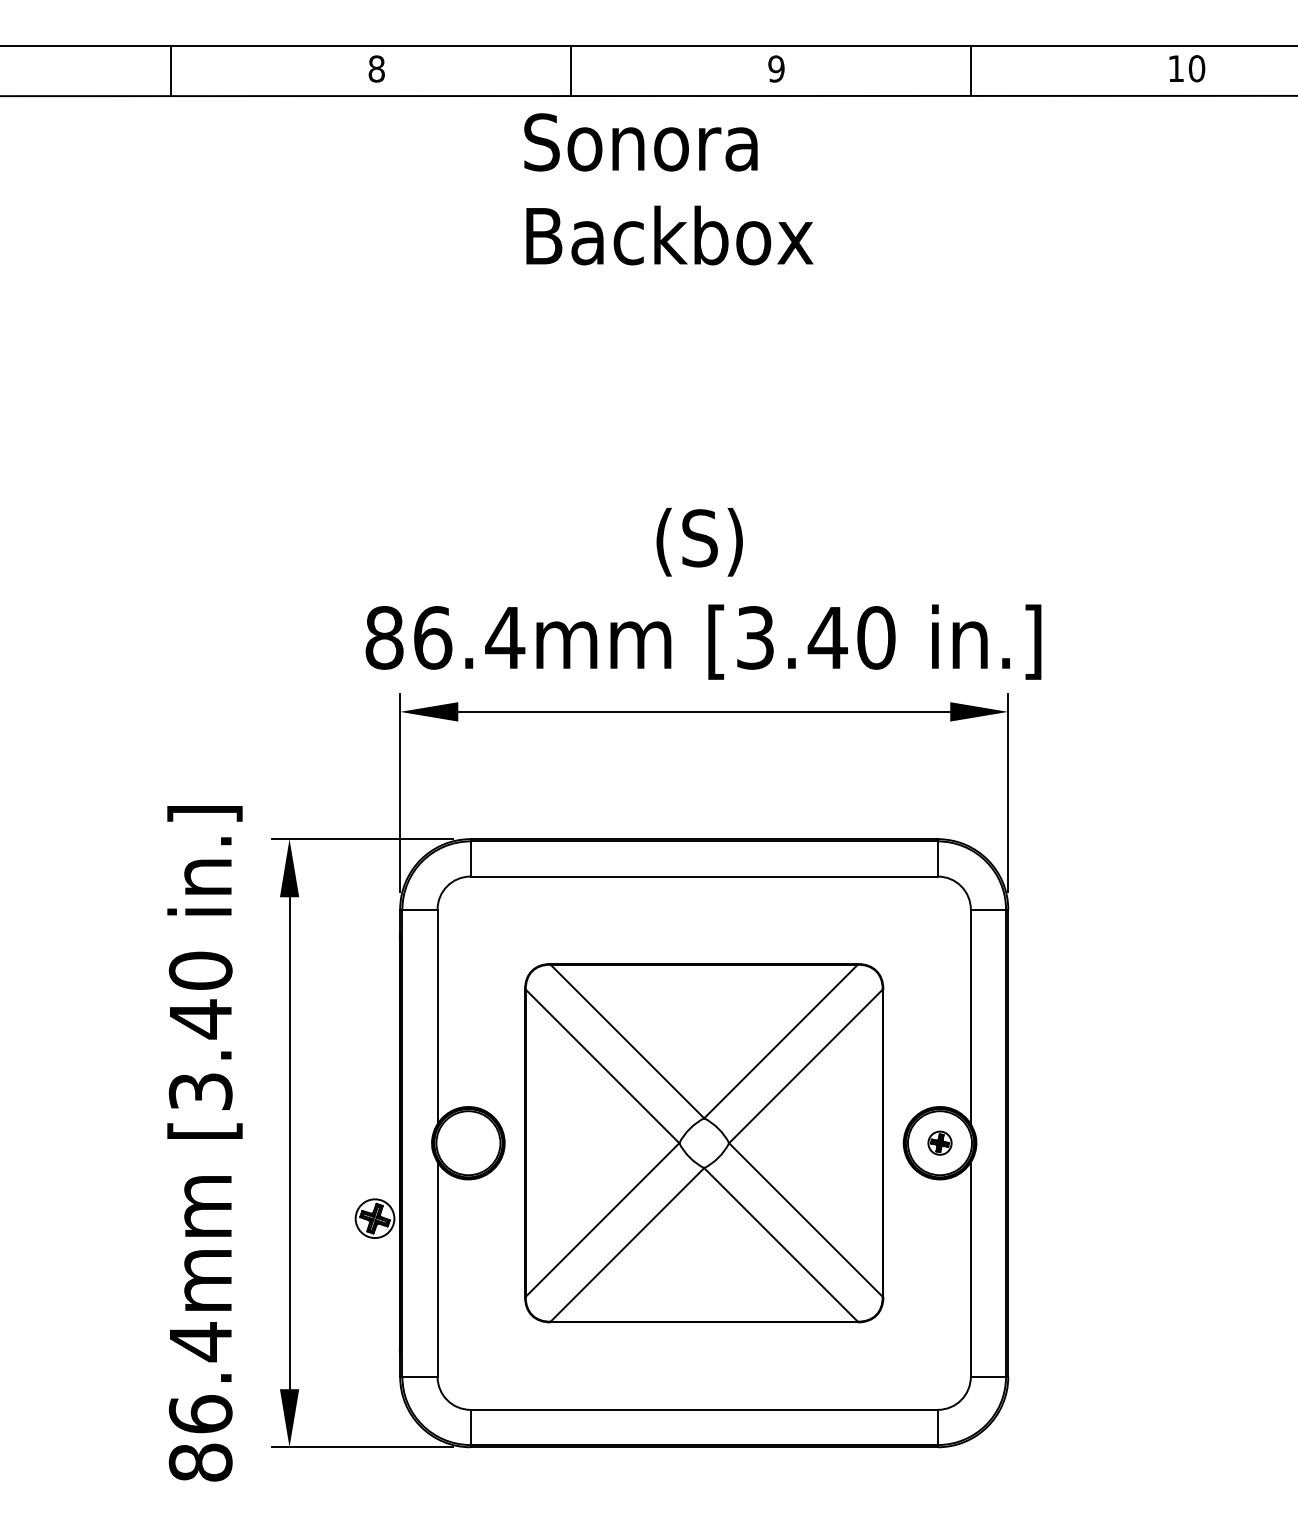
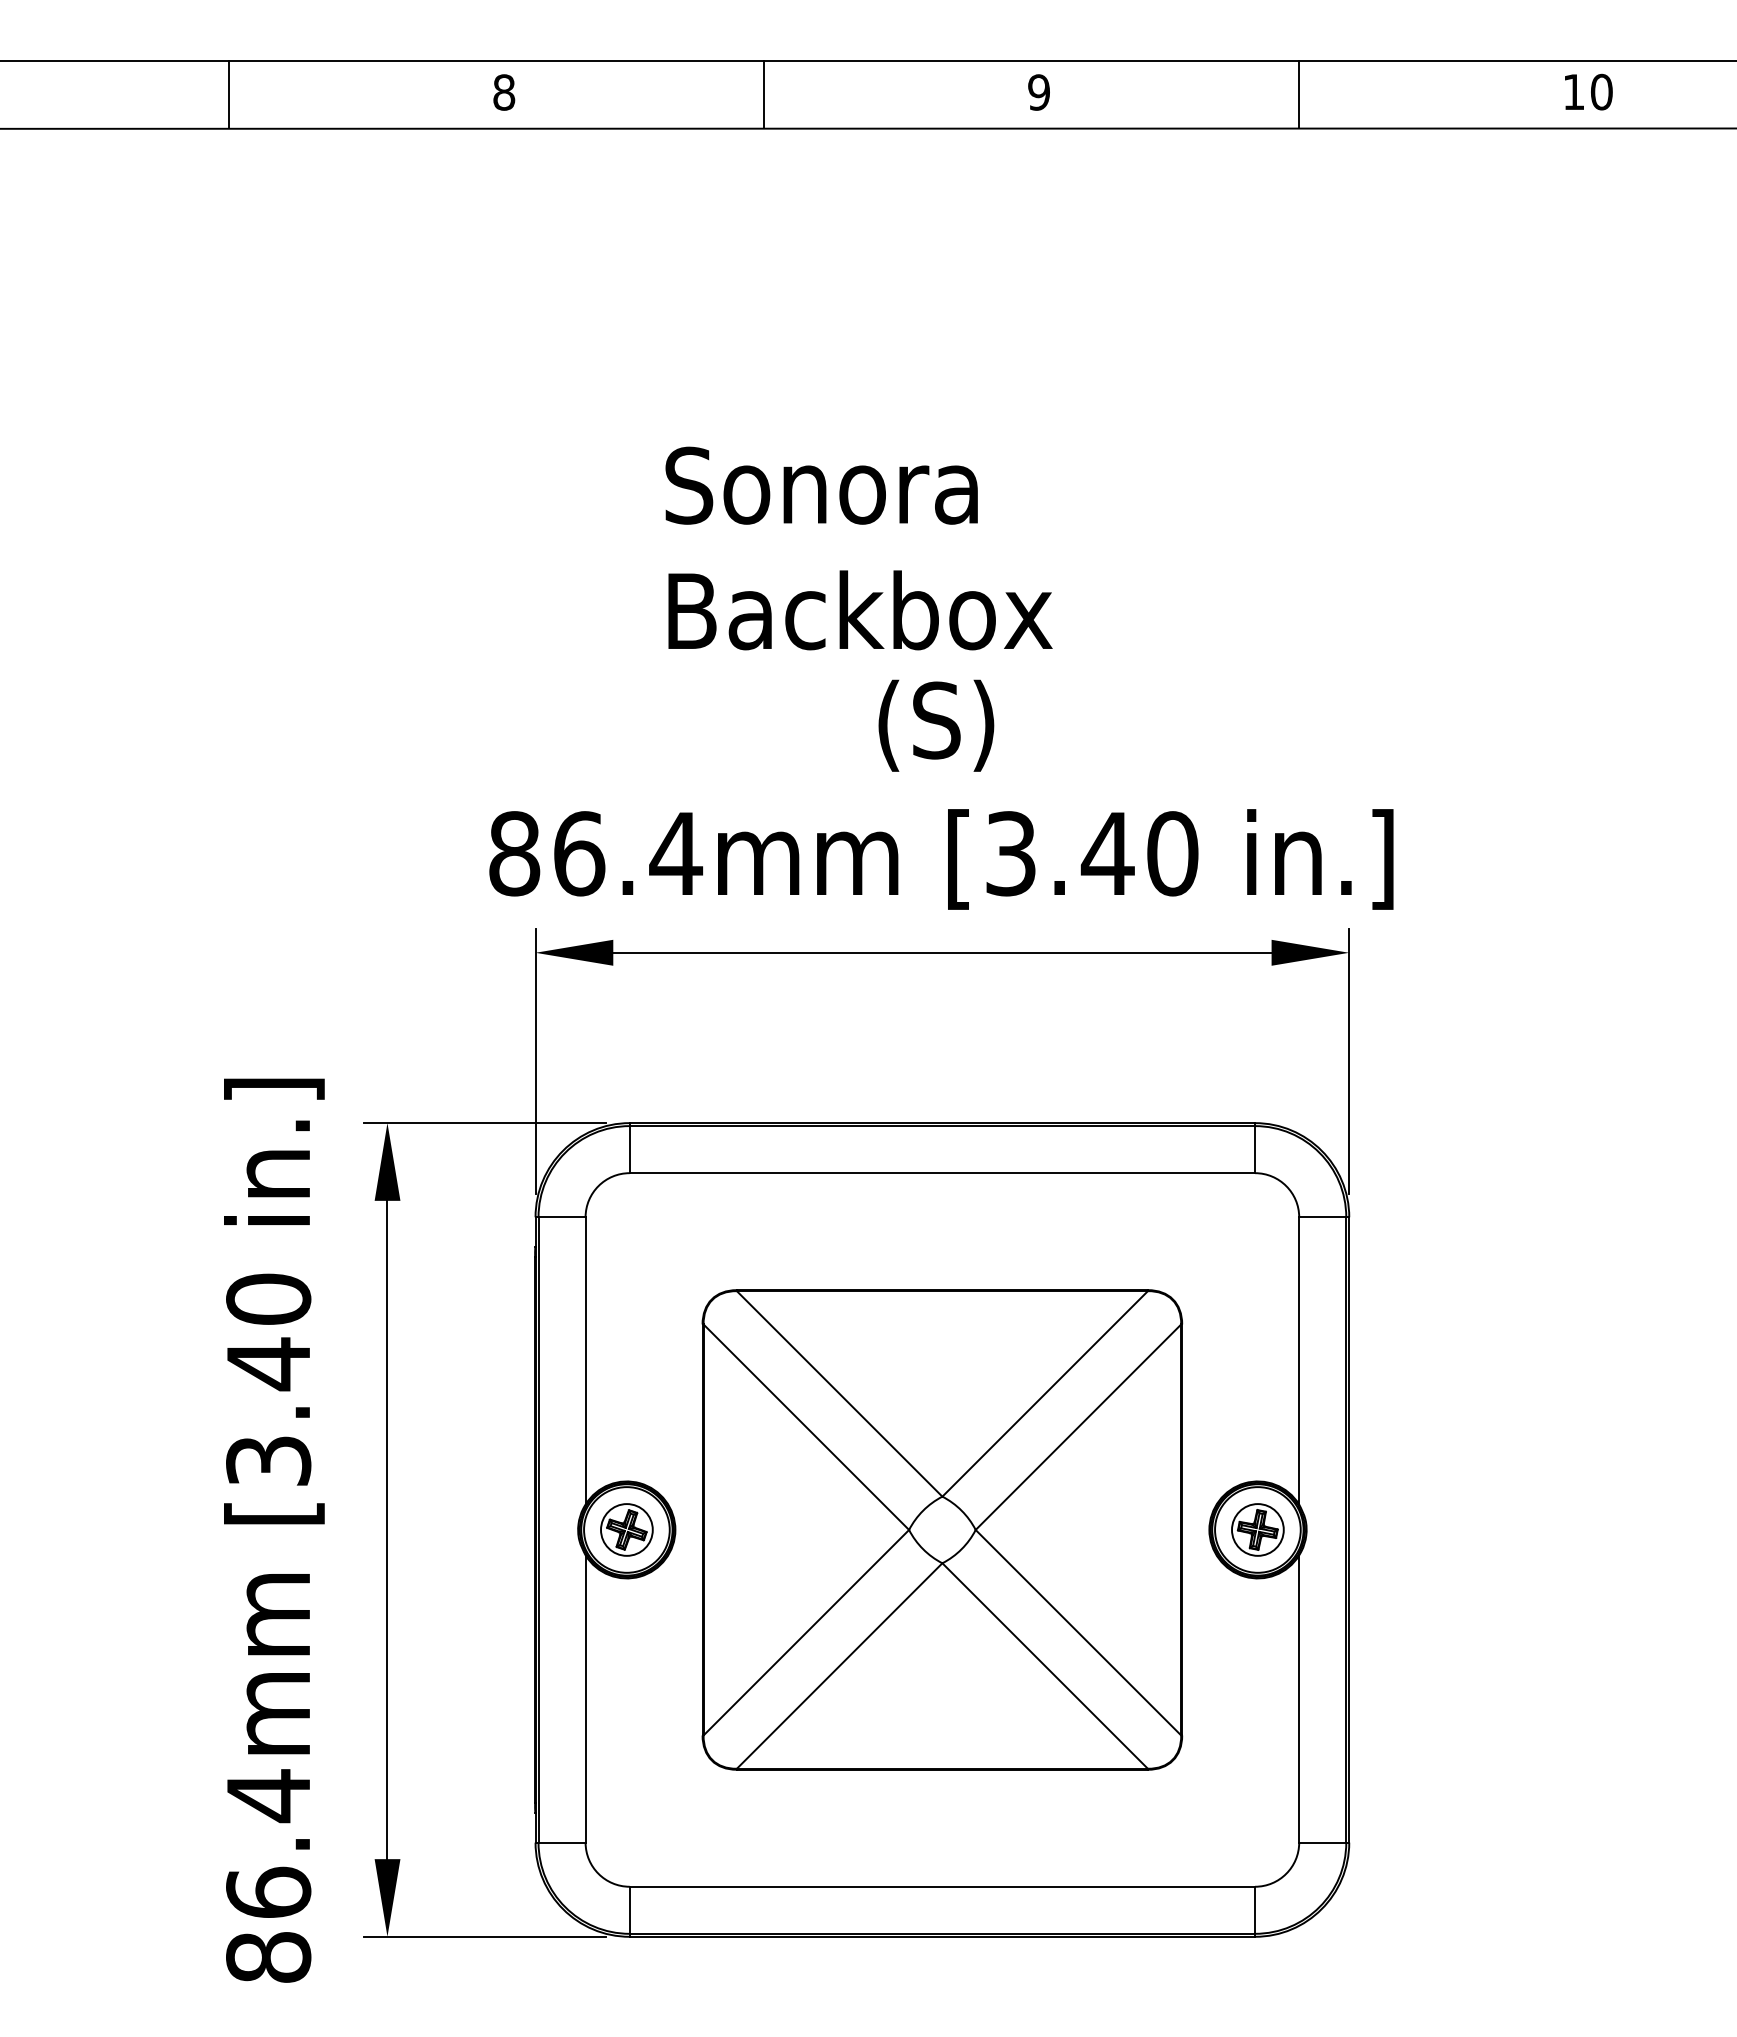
text: (668, 189) -> (858, 548), moved
part: (939, 1142) -> (1257, 1529), size x1.67
part: (374, 1218) -> (626, 1529), moved

